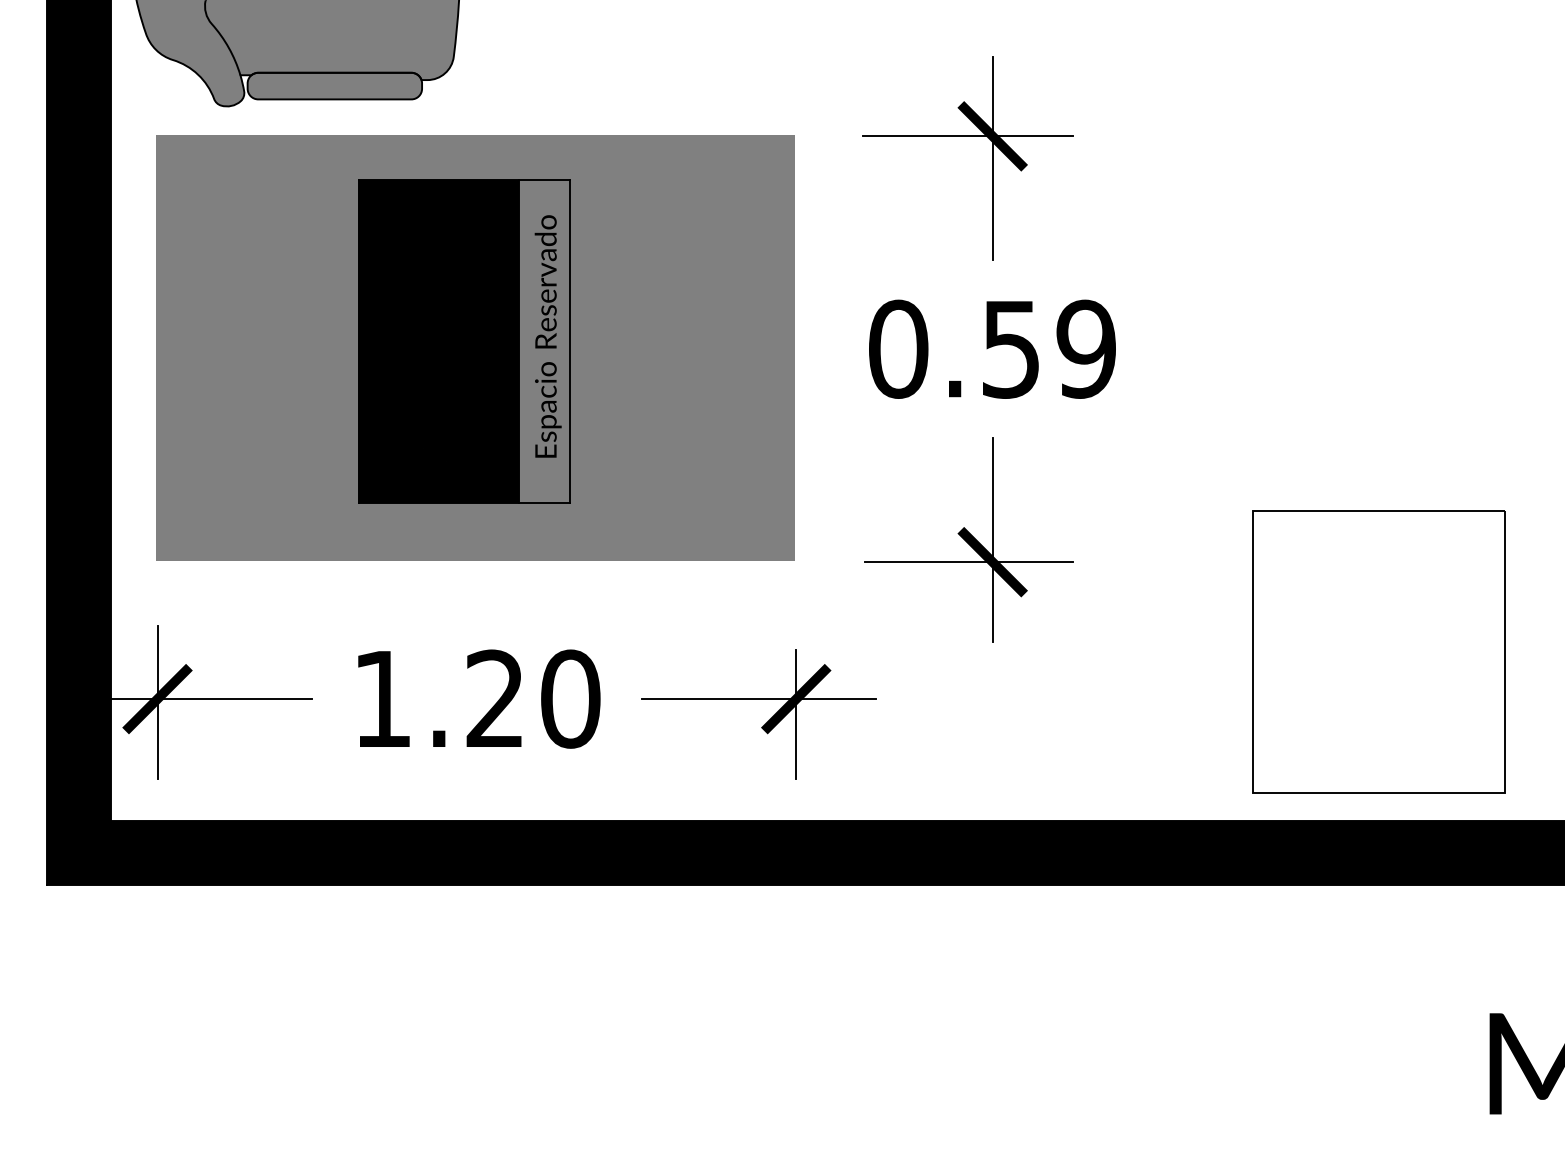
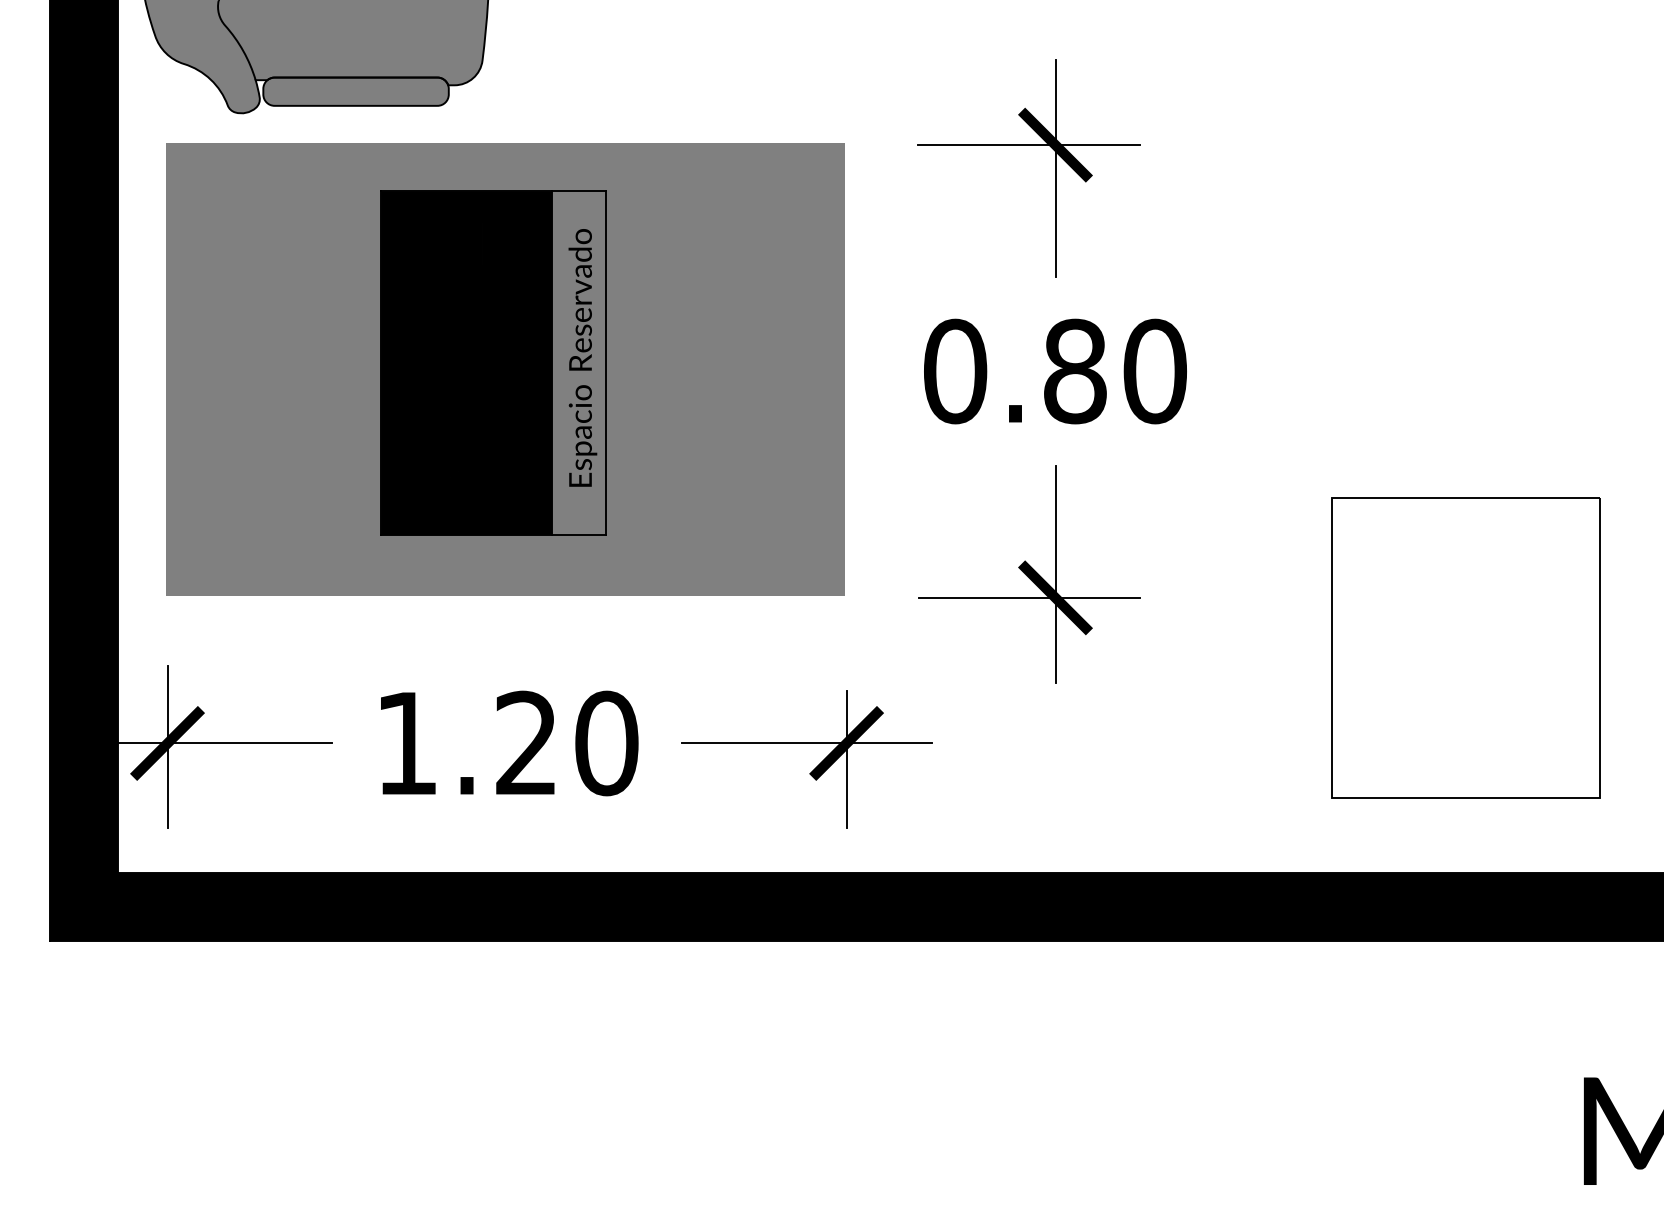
text: (1049, 348) -> (1115, 370), 0.59 -> 0.80
part: (1378, 651) -> (1465, 648), moved

